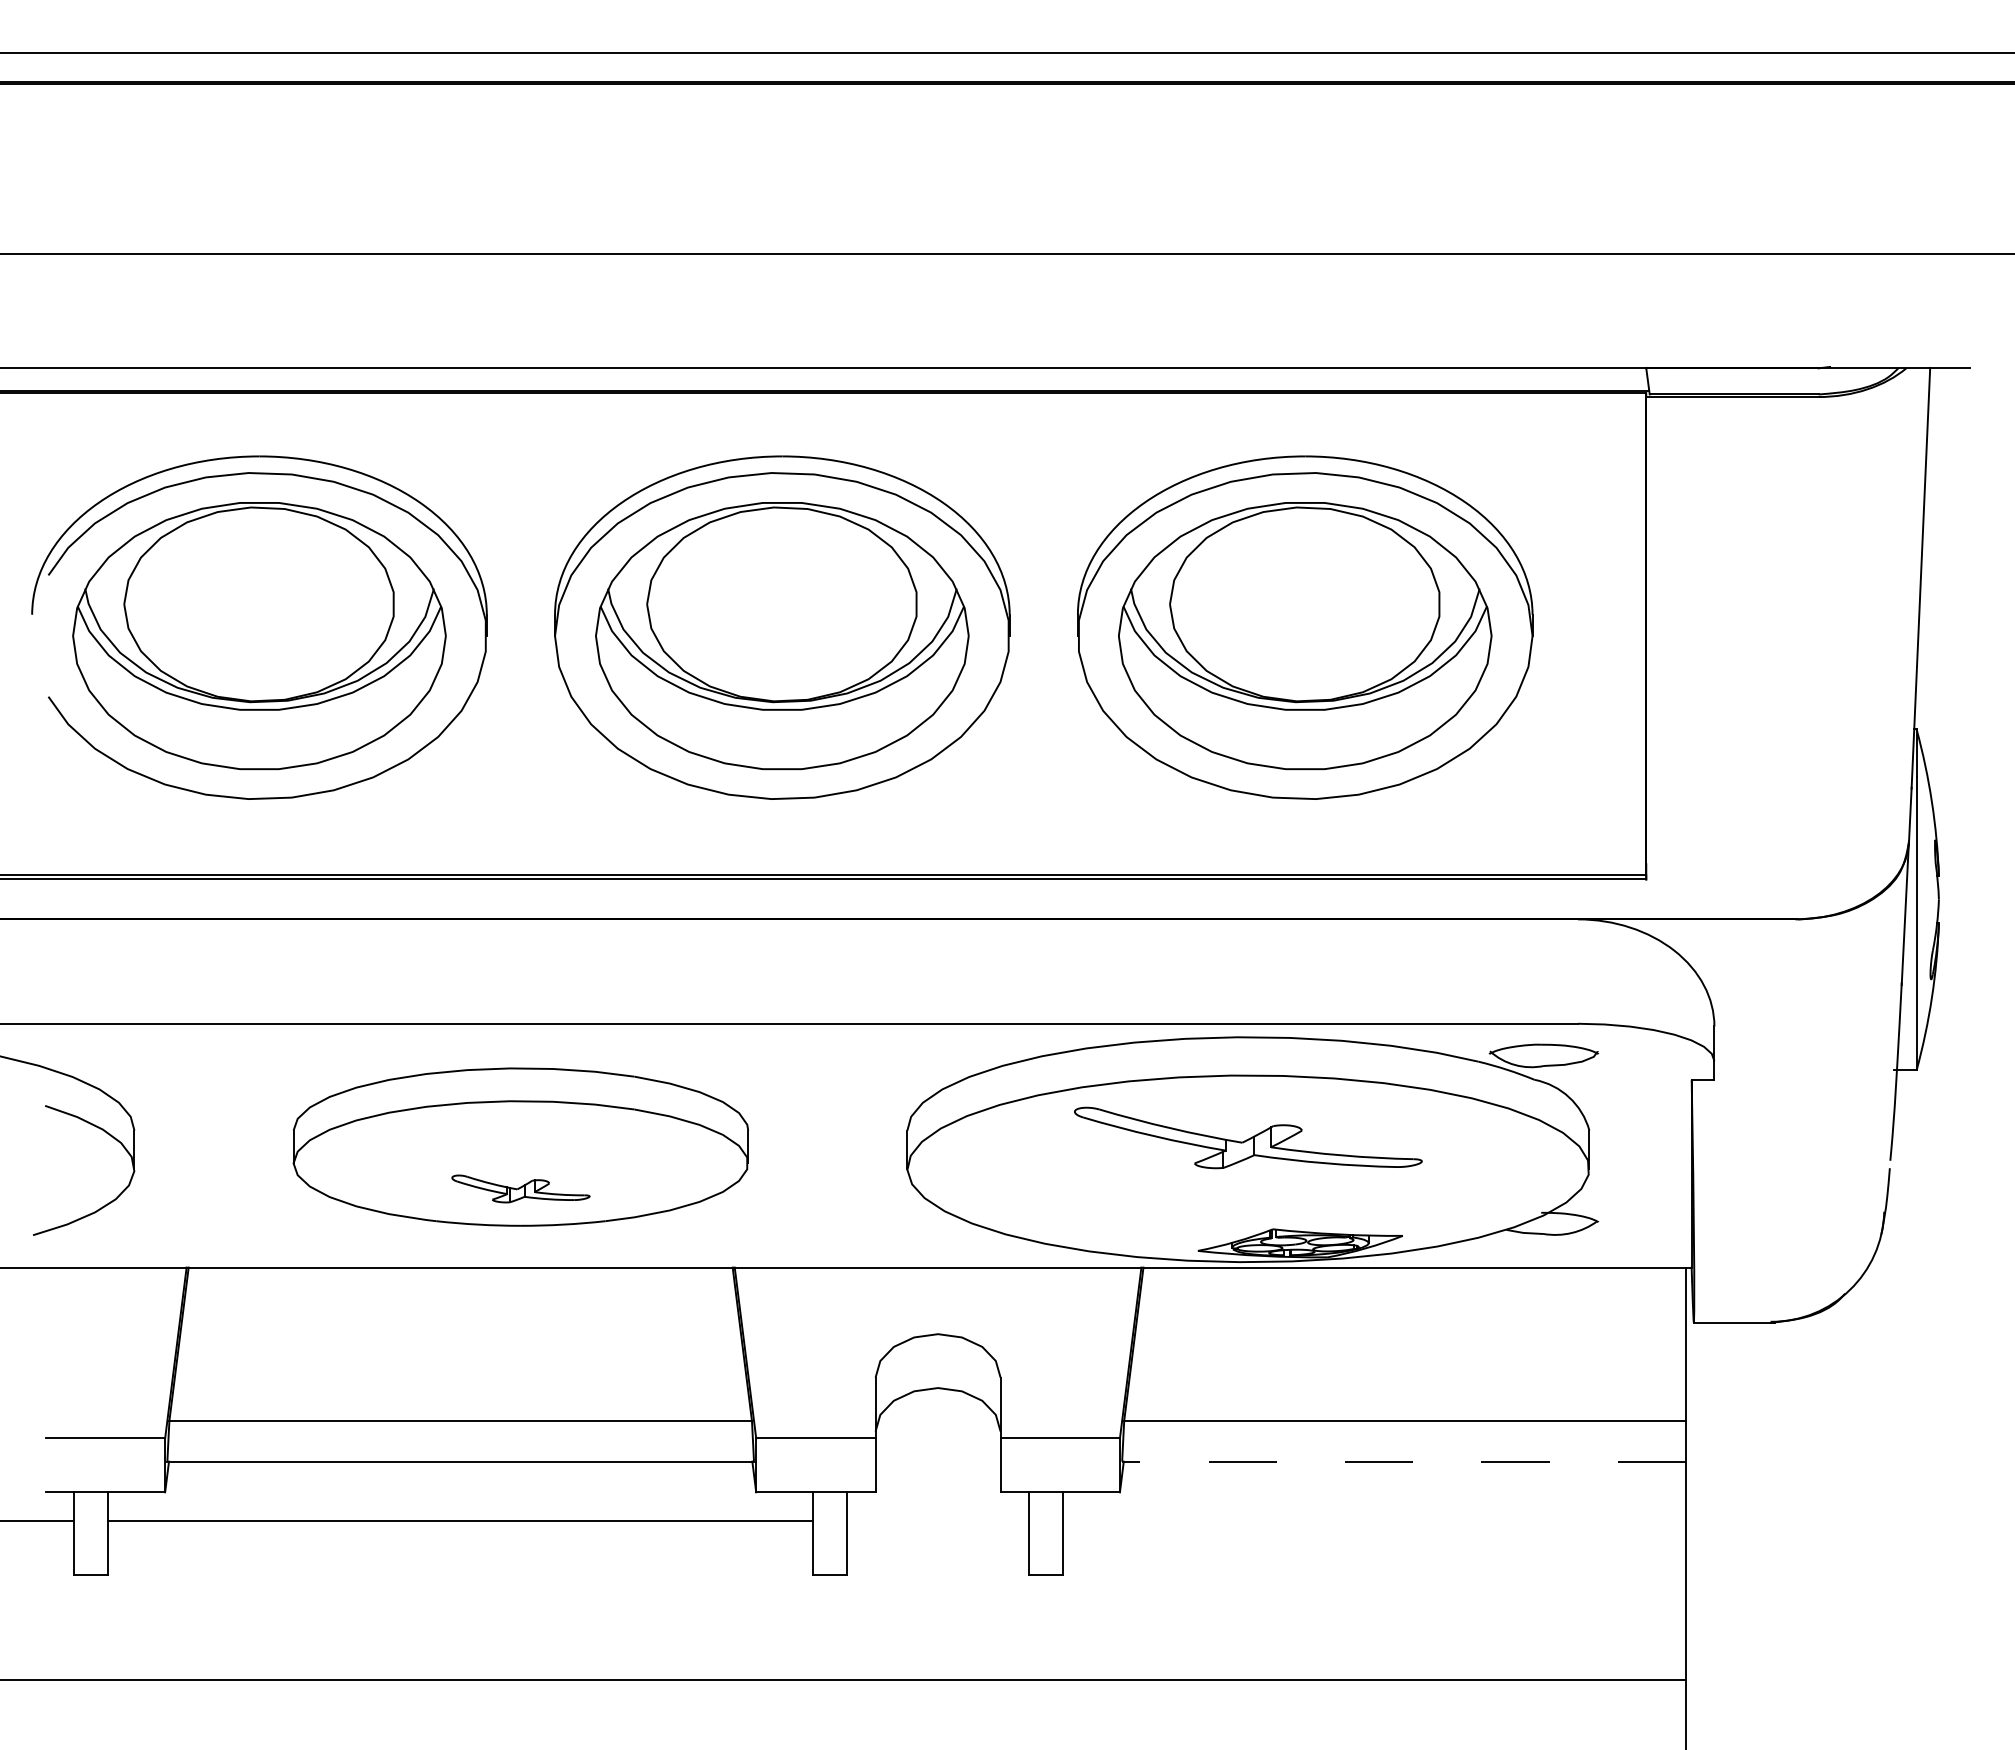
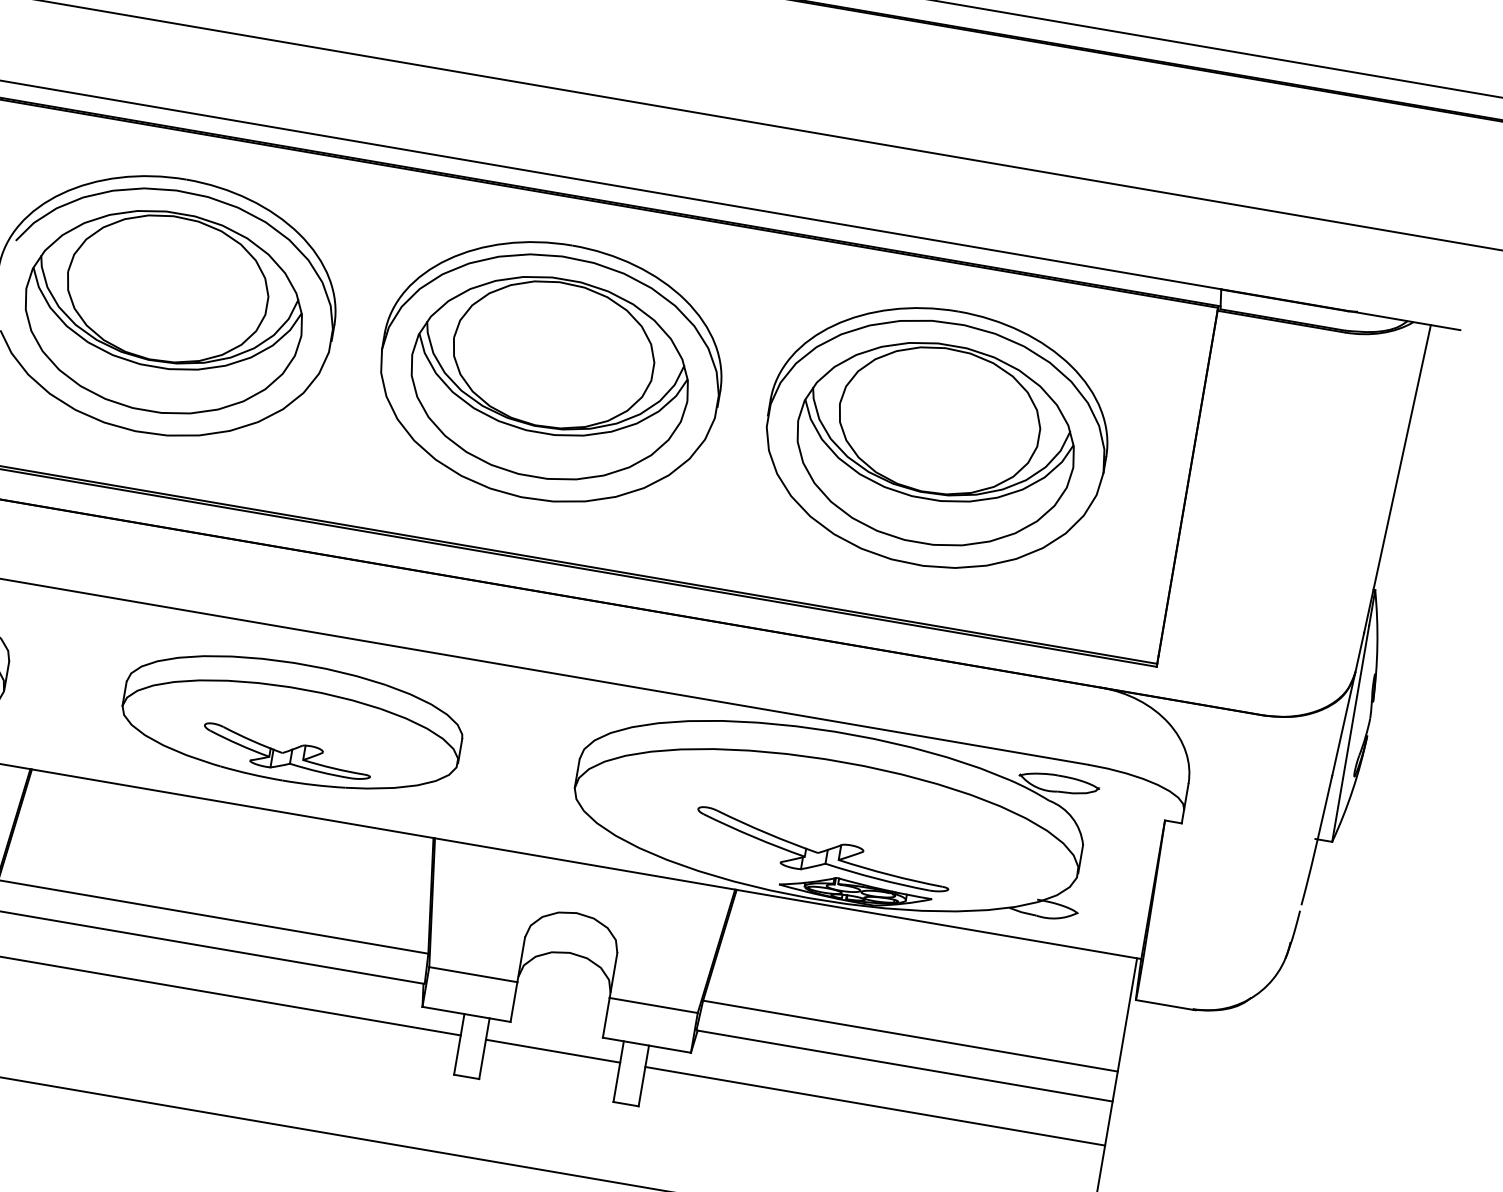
part: (1248, 1137) -> (823, 849), moved
part: (520, 1188) -> (286, 752), size x1.67
line: (1404, 1461) -> (904, 1065), dashed -> solid
line: (938, 1521) -> (553, 1051), added
line: (1374, 1521) -> (875, 1106), added

